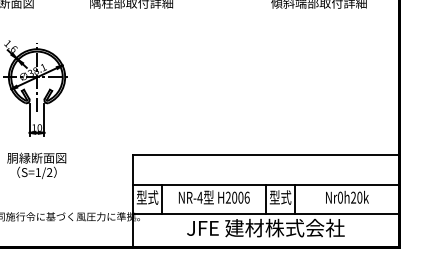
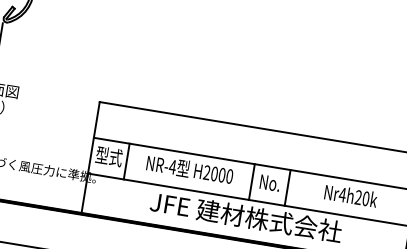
text: (246, 197) -> (228, 176), H2006 -> H2000
text: (280, 197) -> (270, 182), 型式 -> No.
text: (340, 197) -> (342, 194), Nr0h20k -> Nr4h20k

